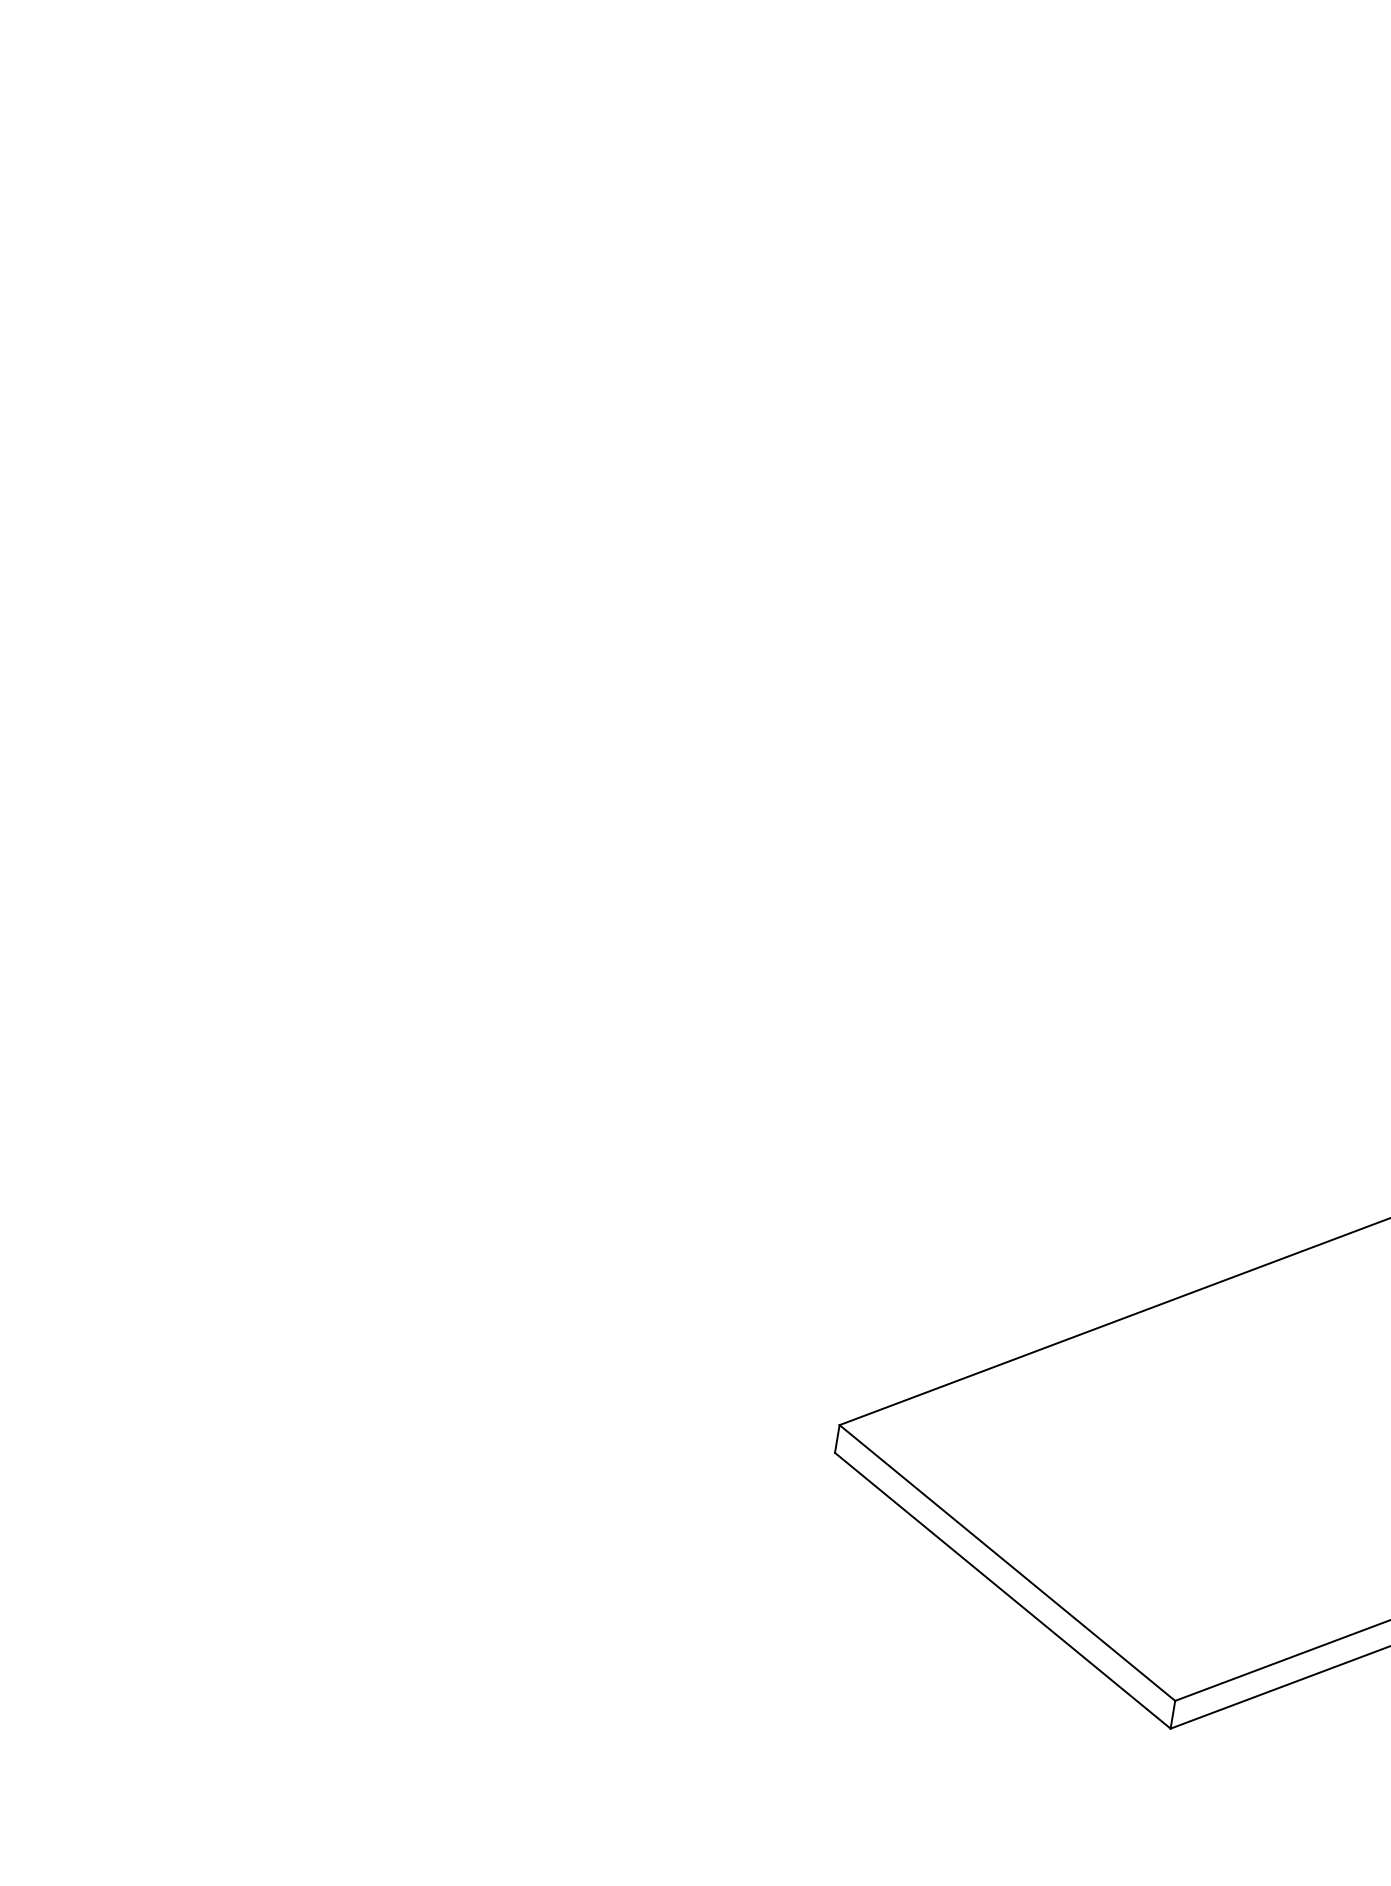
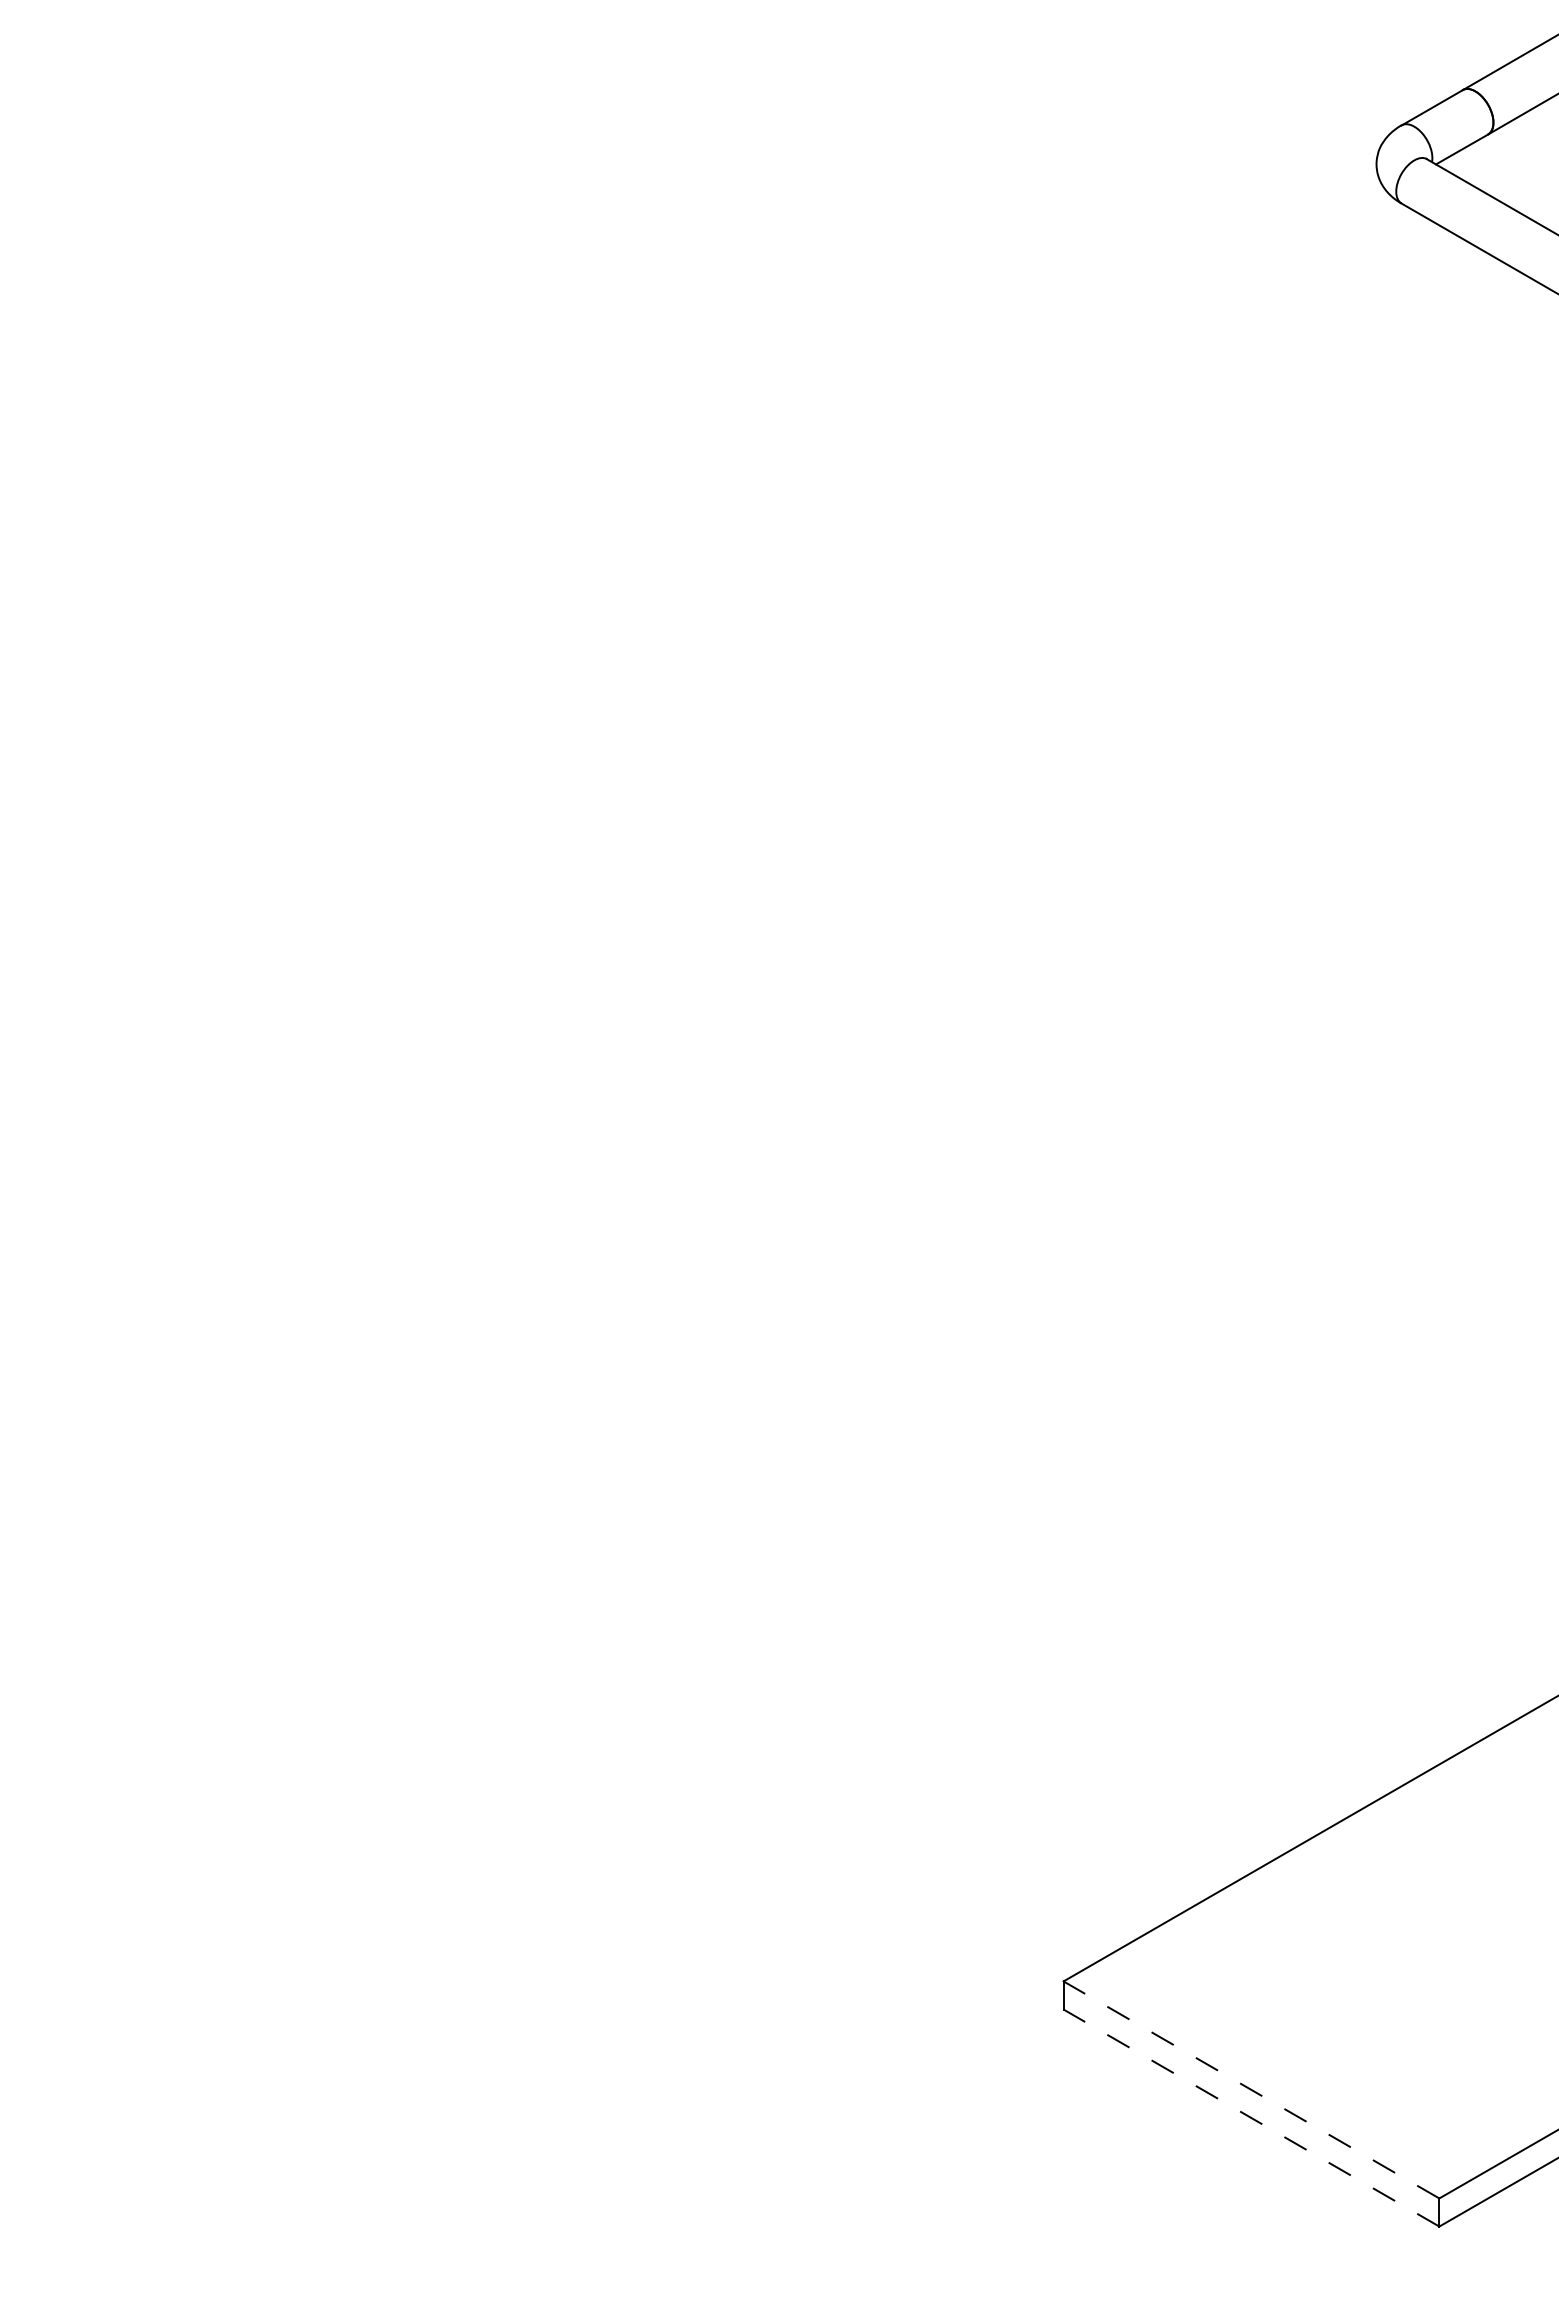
line: (1007, 1562) -> (1251, 2089), solid -> dashed
line: (1002, 1591) -> (1251, 2118), solid -> dashed

